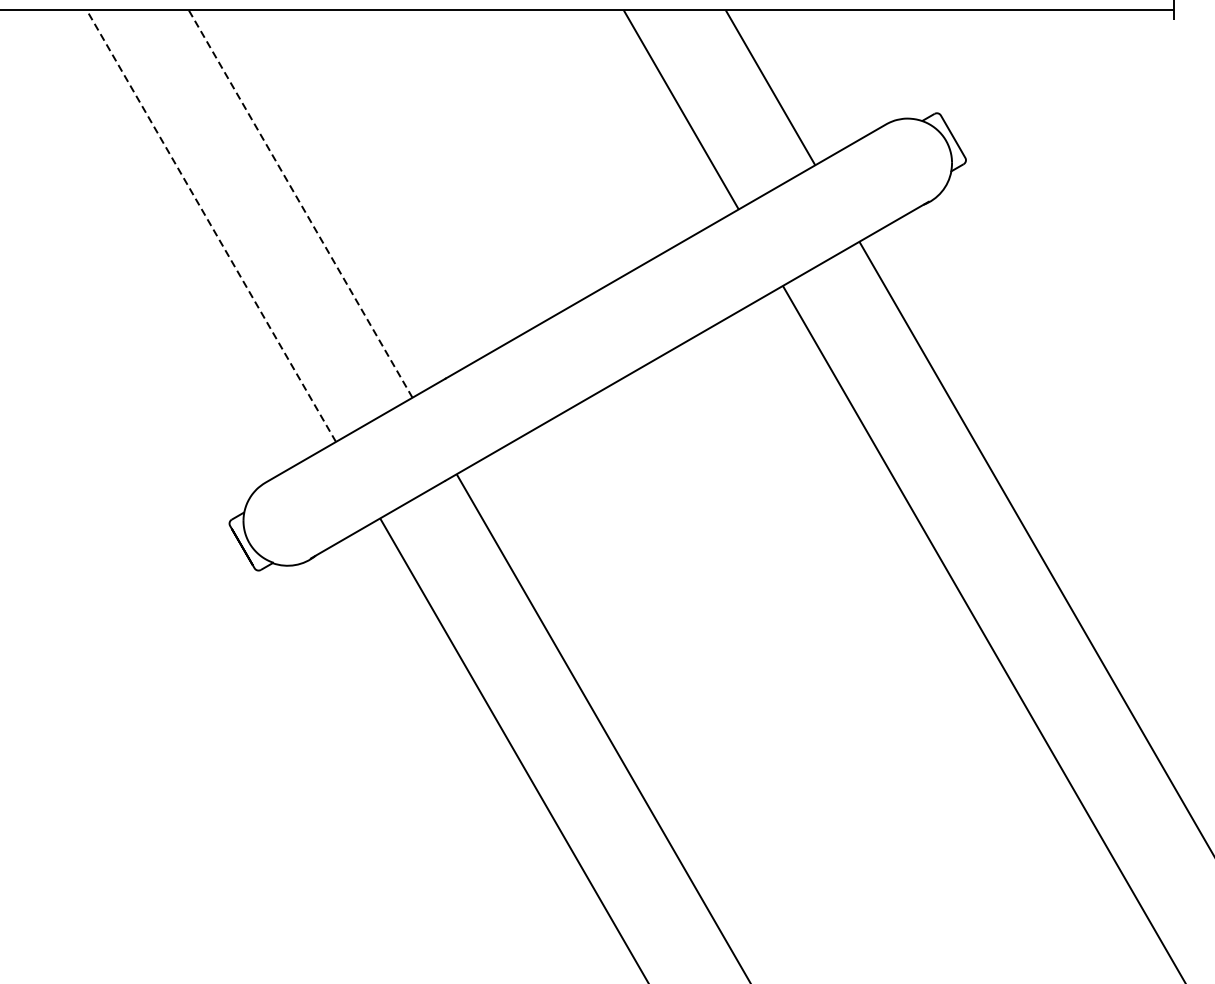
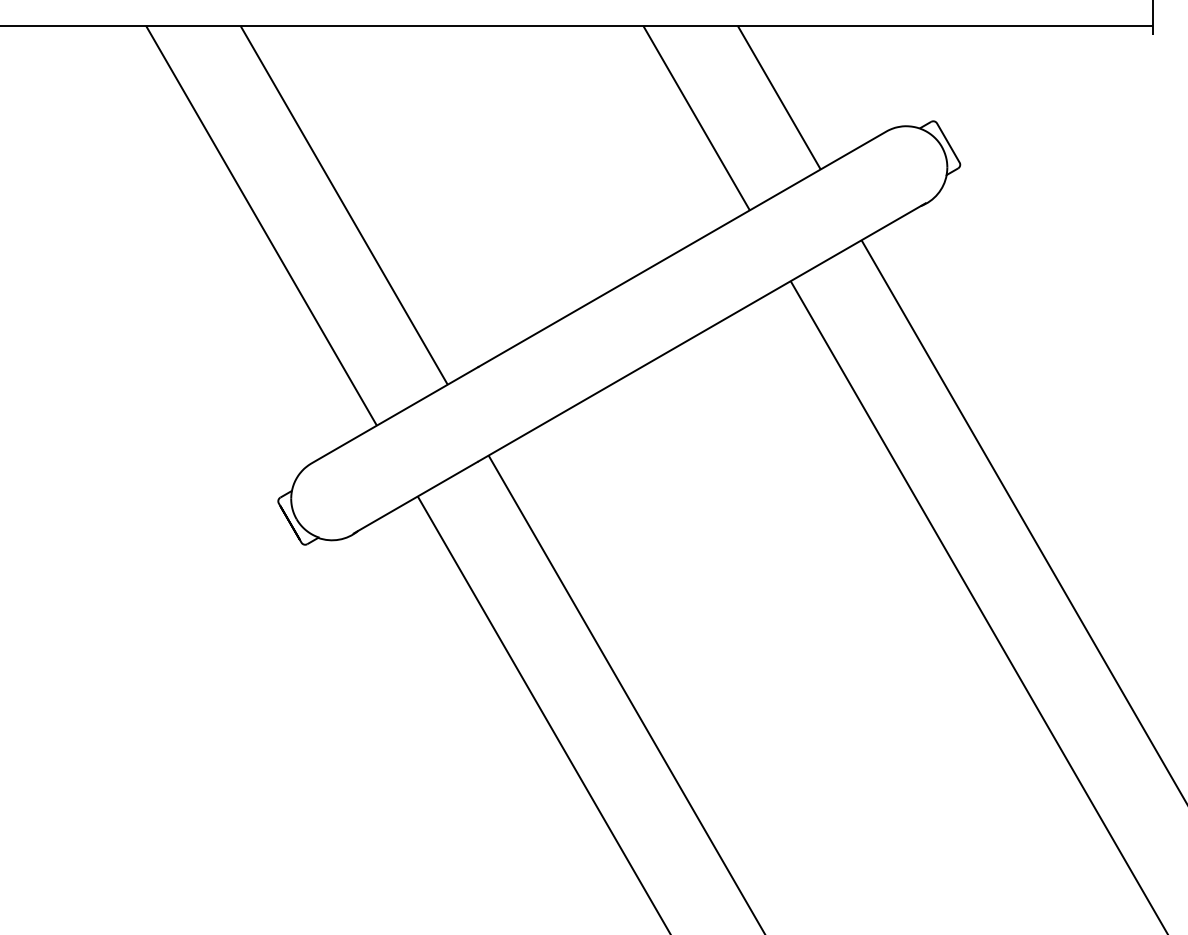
line: (299, 203) -> (343, 204), dashed -> solid
line: (211, 225) -> (261, 225), dashed -> solid

